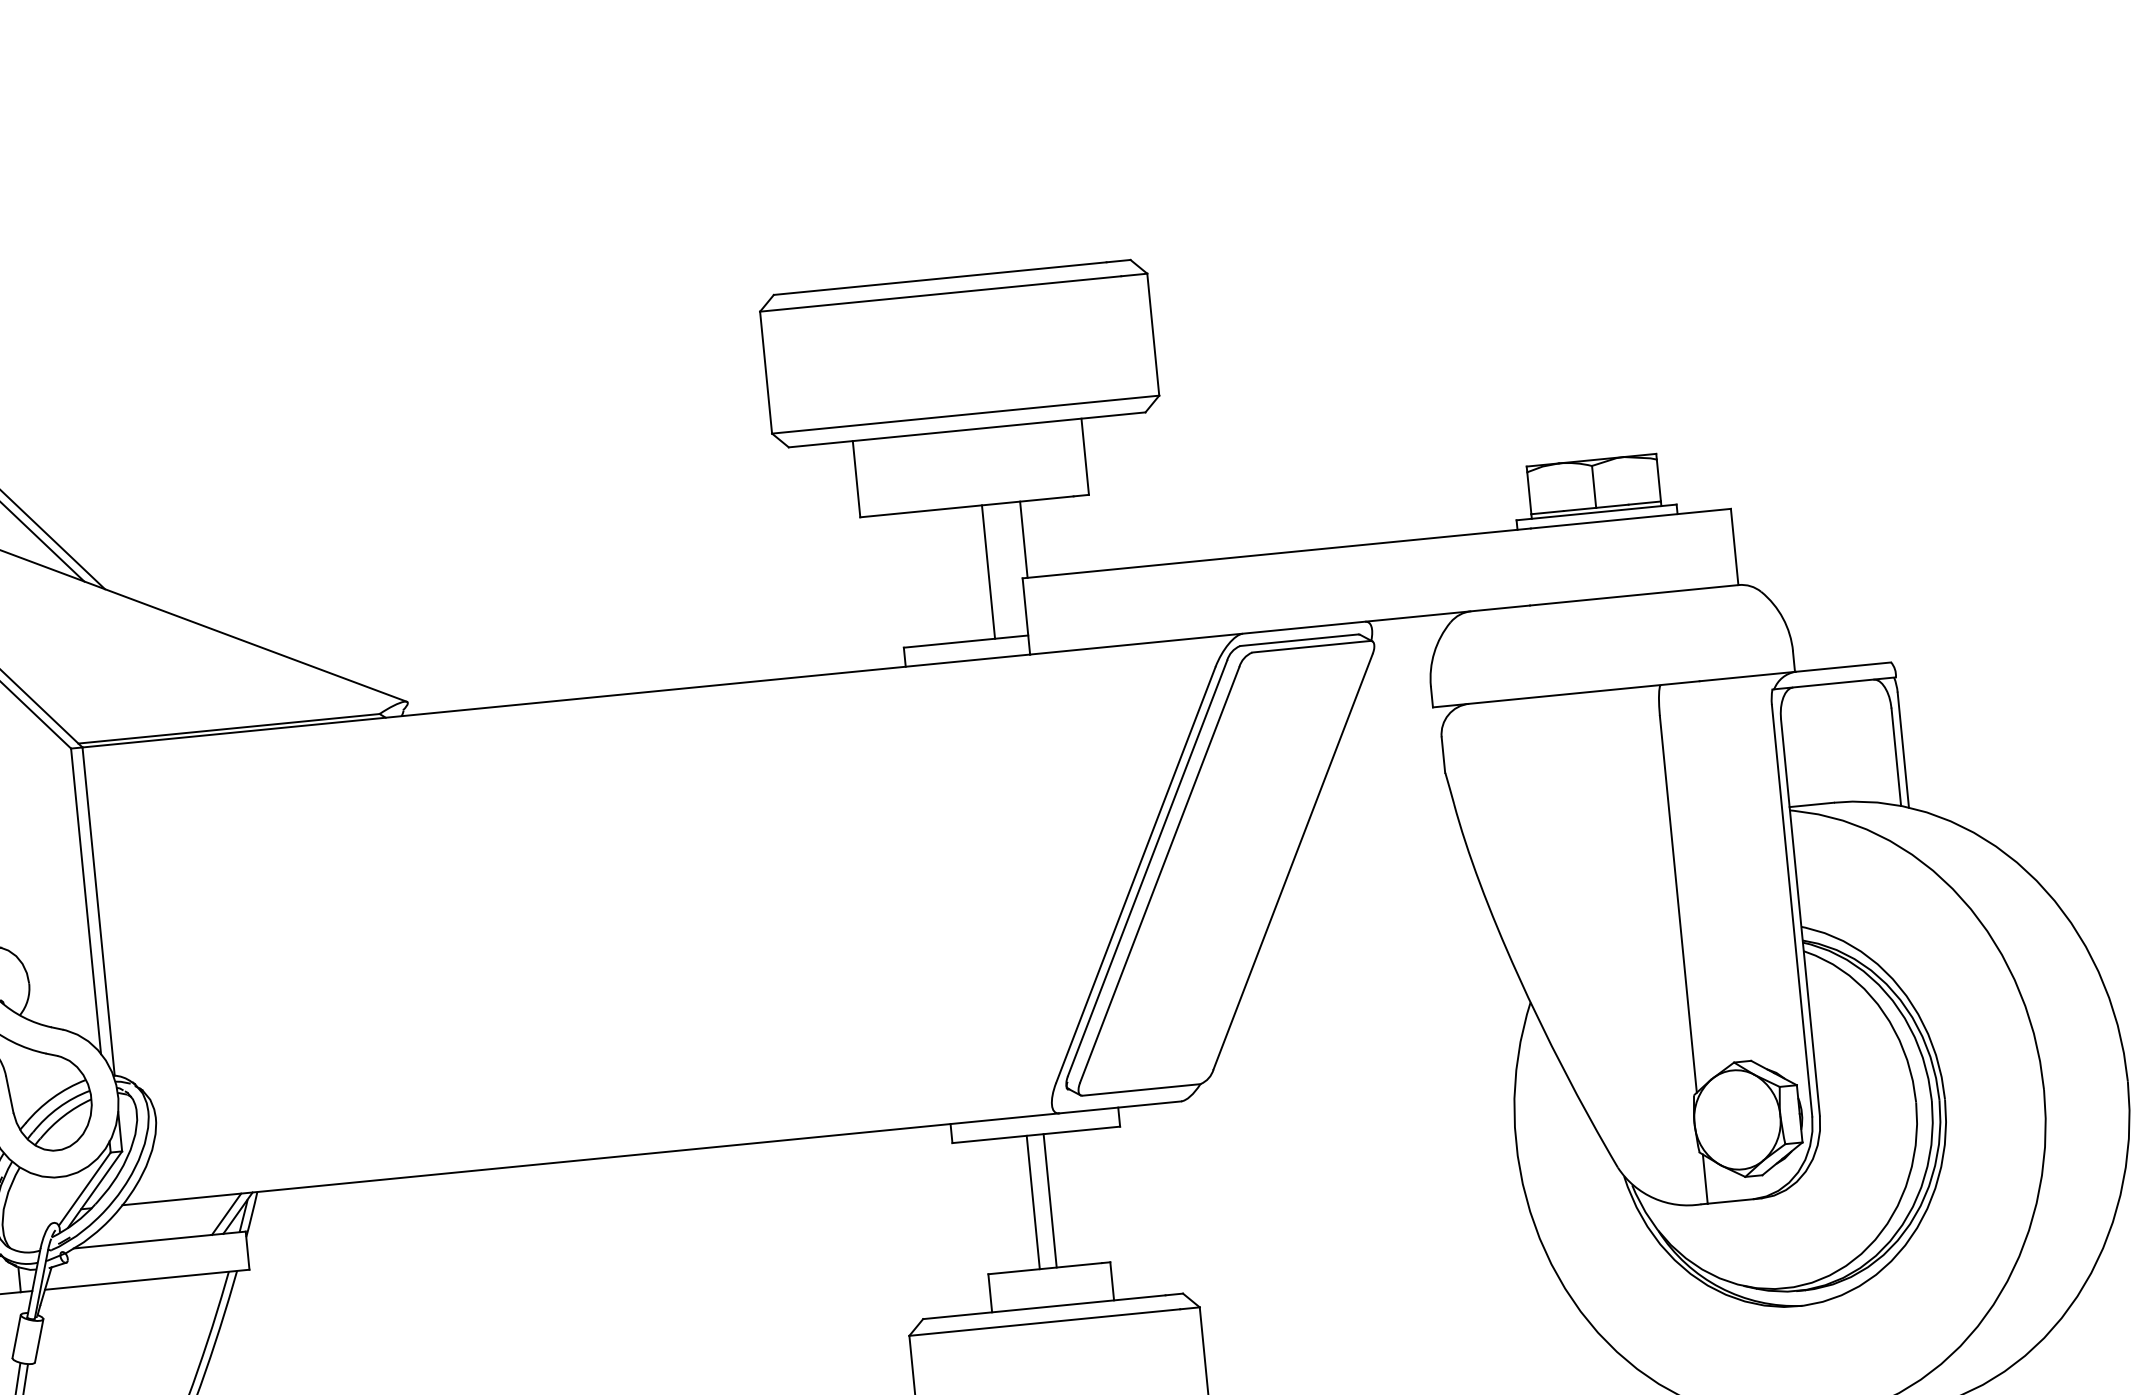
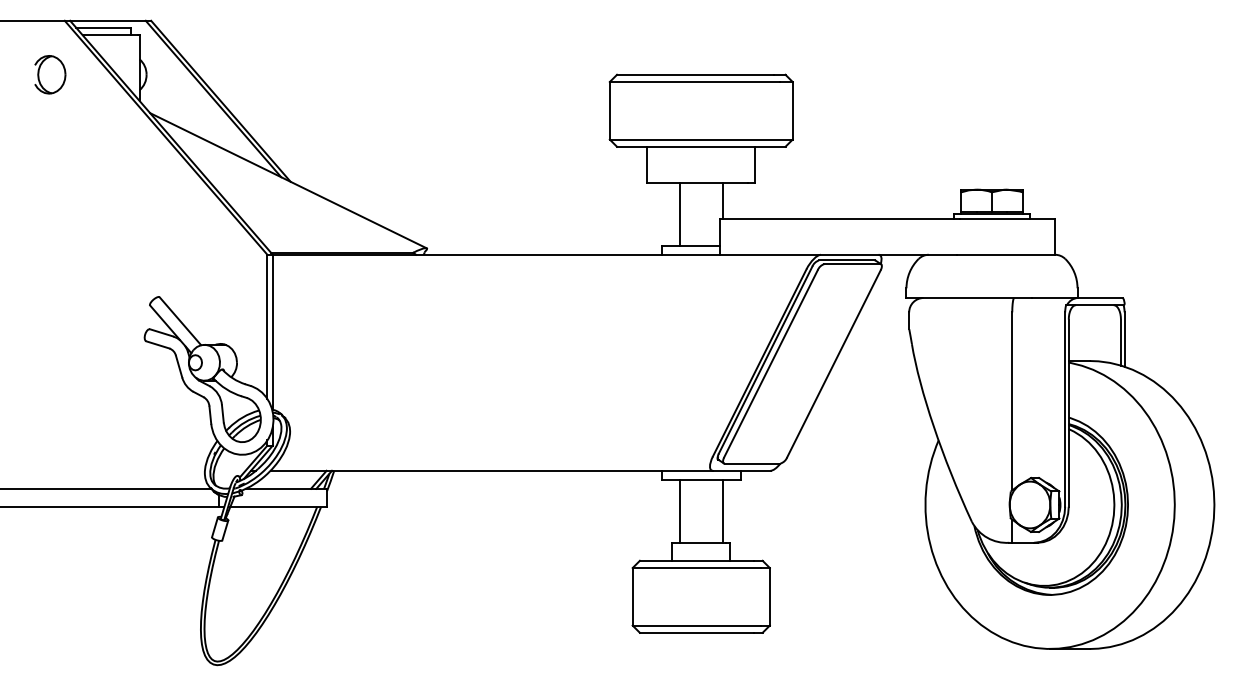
line: (987, 570) -> (679, 213), moved
line: (1049, 1199) -> (679, 510), moved
line: (1032, 1200) -> (722, 510), moved

